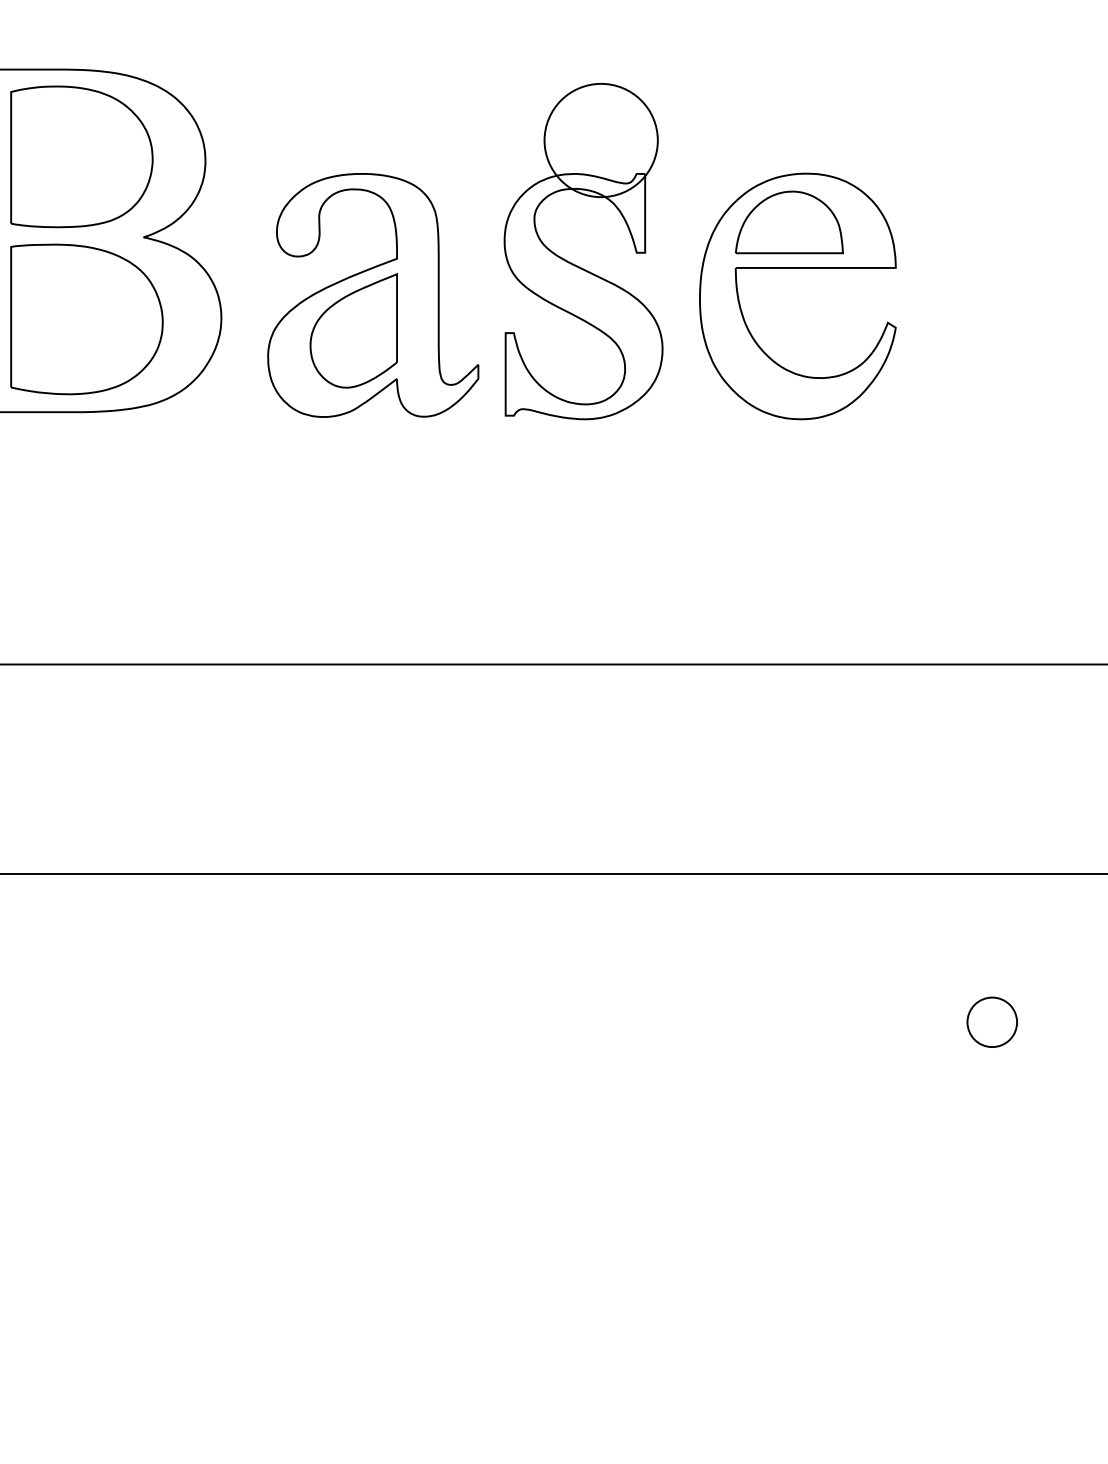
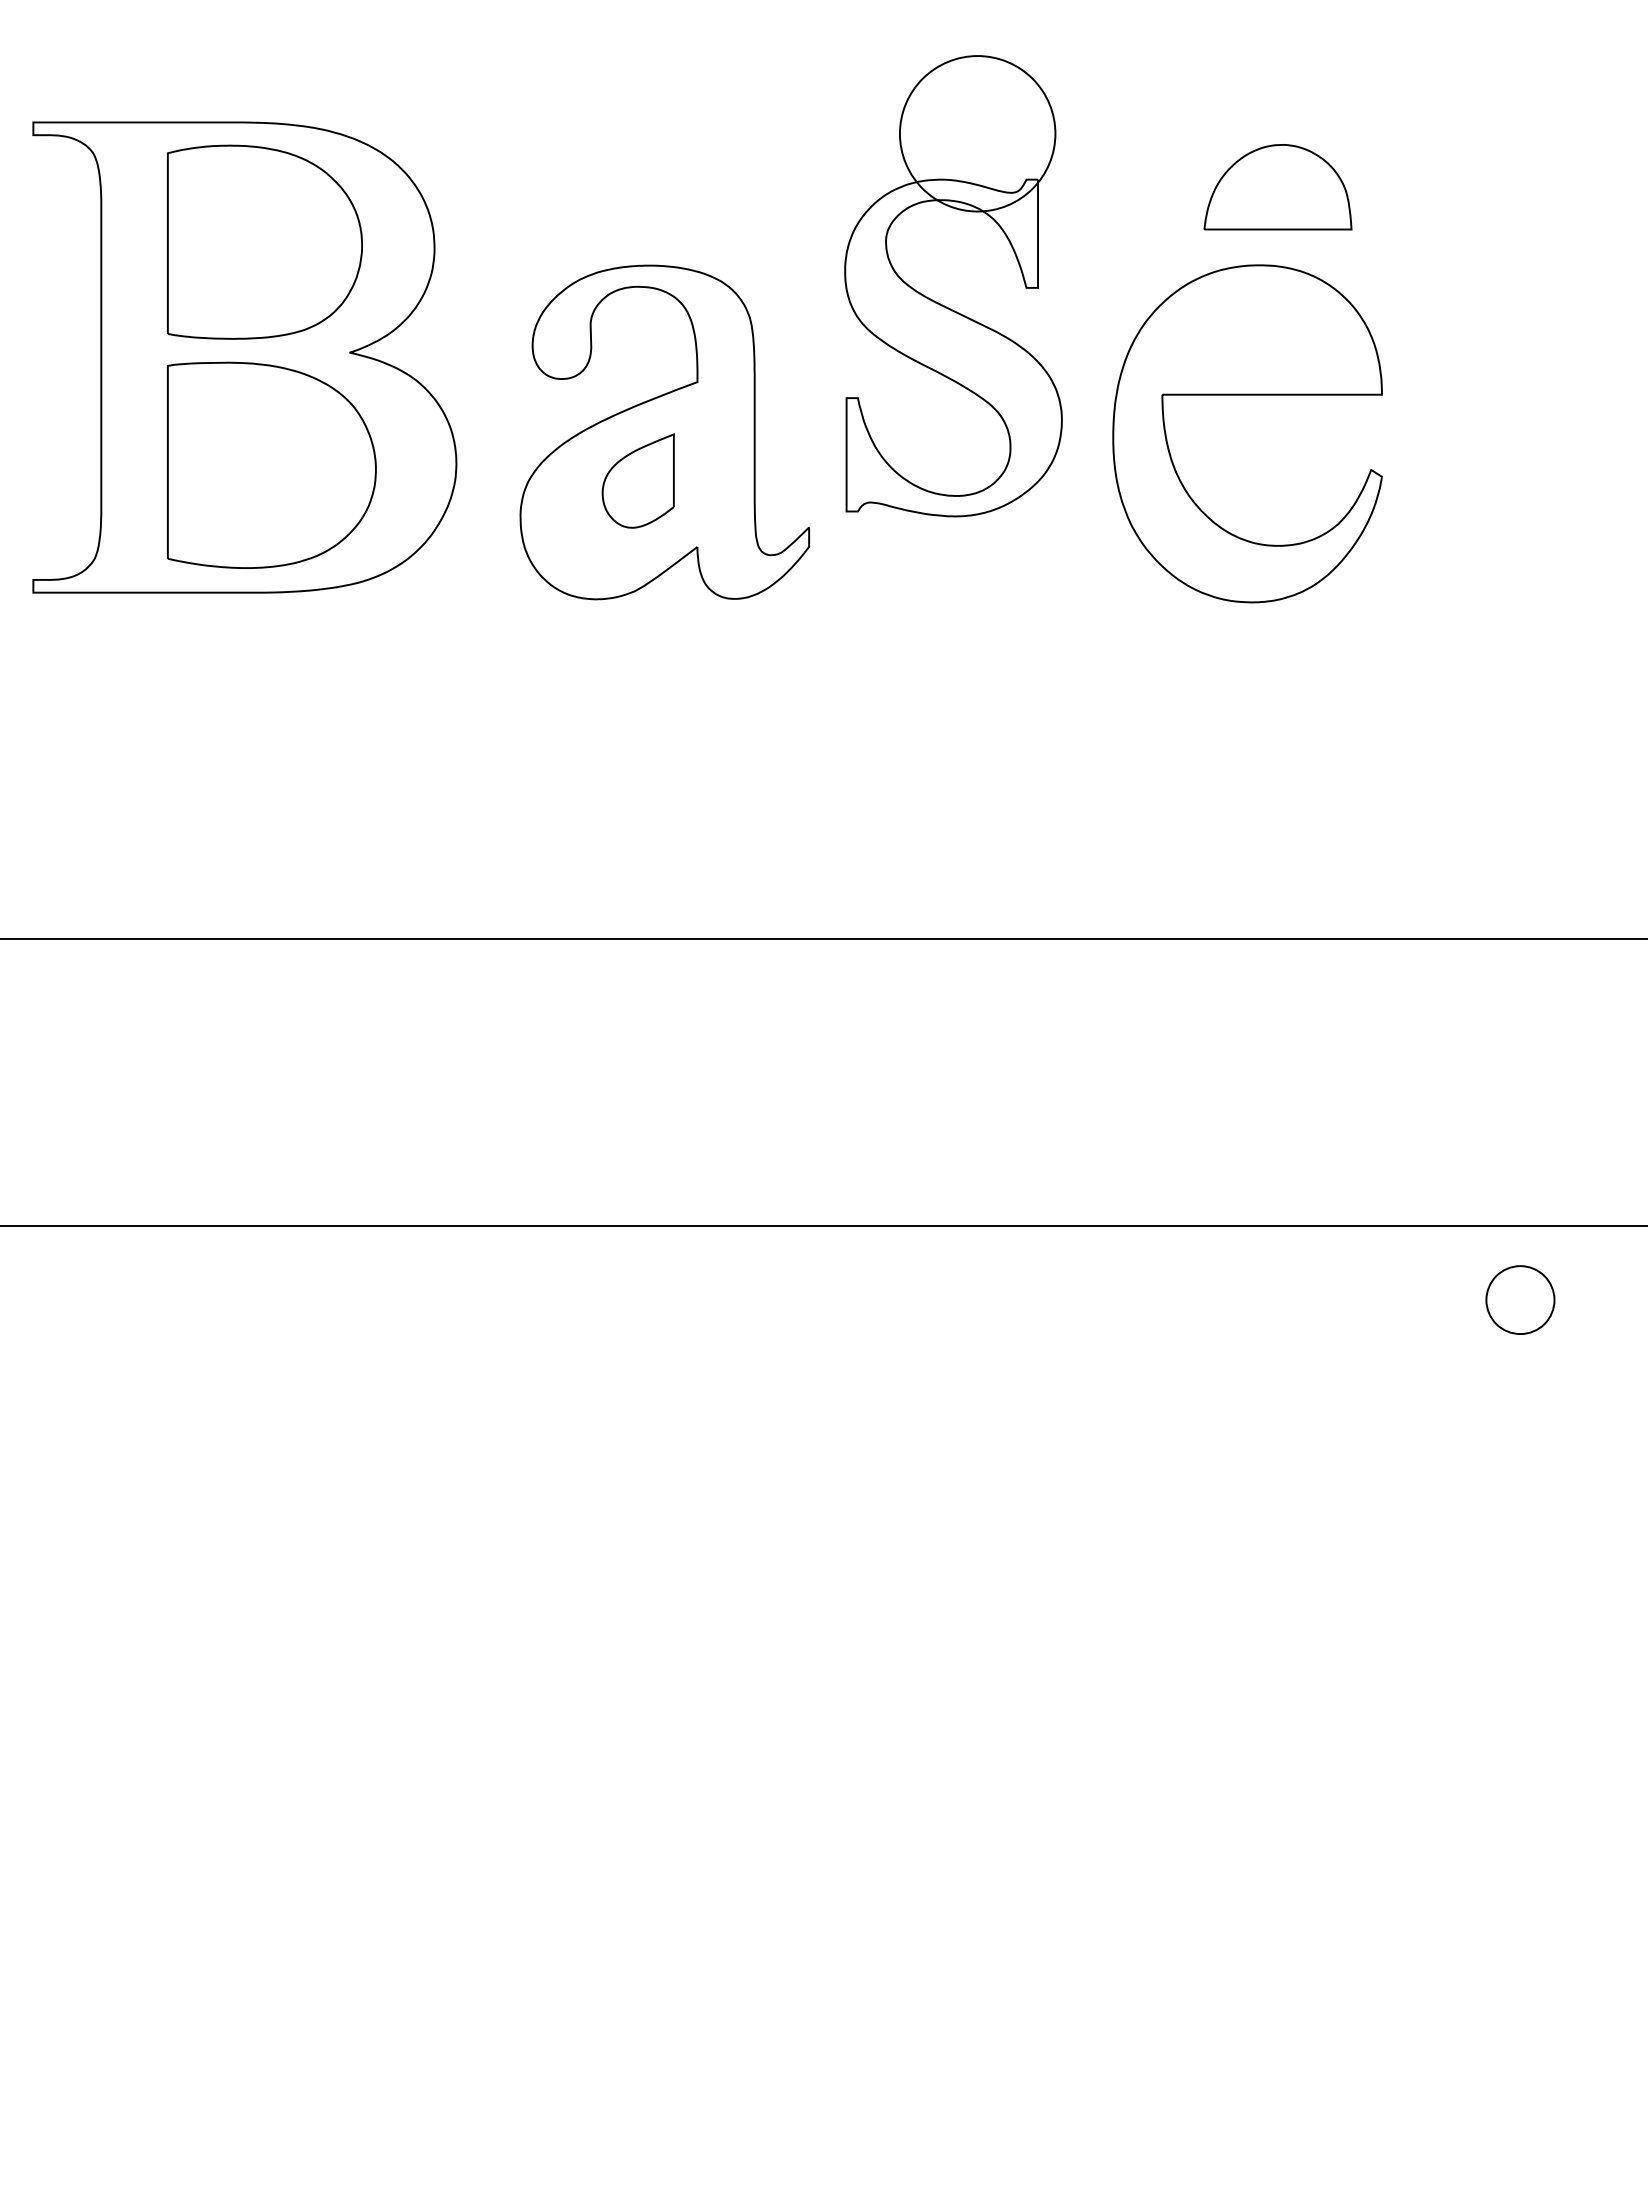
part: (789, 222) -> (1277, 187), moved
part: (577, 265) -> (944, 305), moved
part: (354, 330) -> (638, 480), size x0.6
part: (992, 1021) -> (1520, 1299), moved

